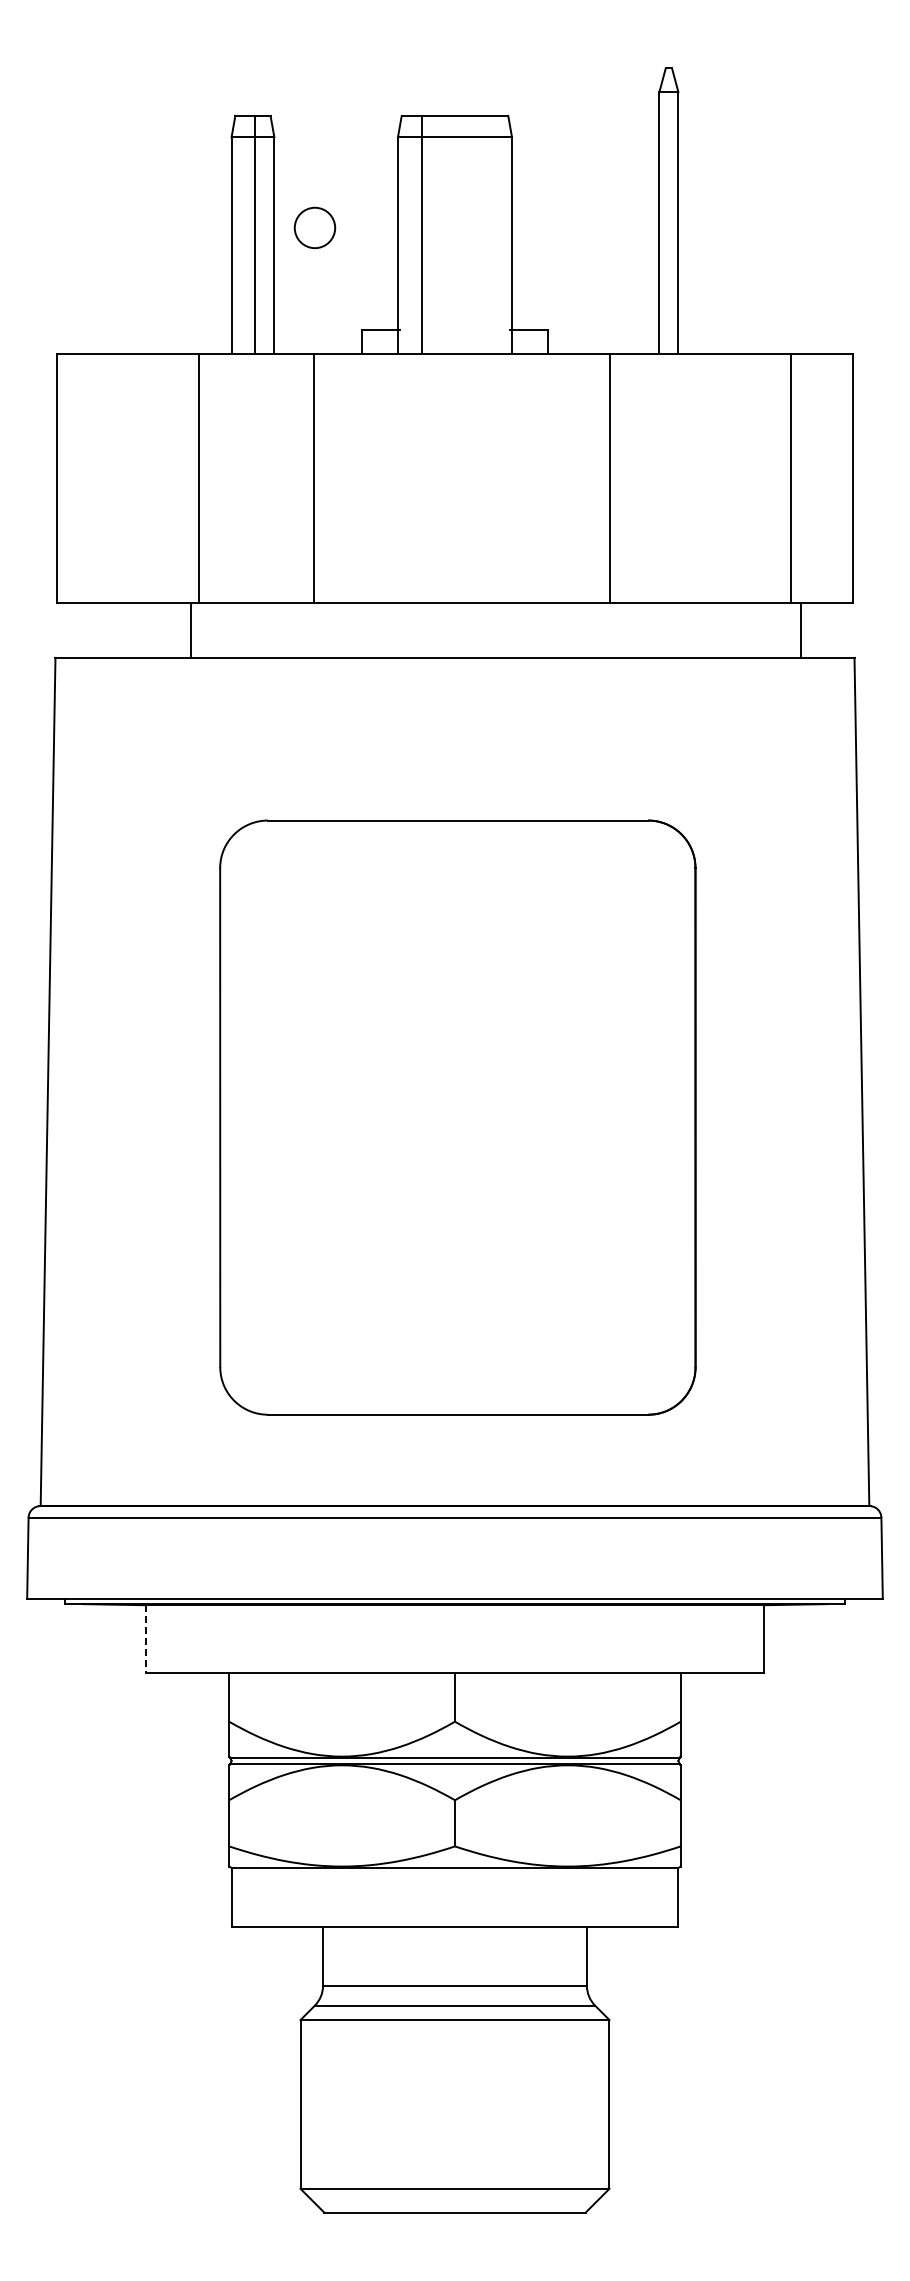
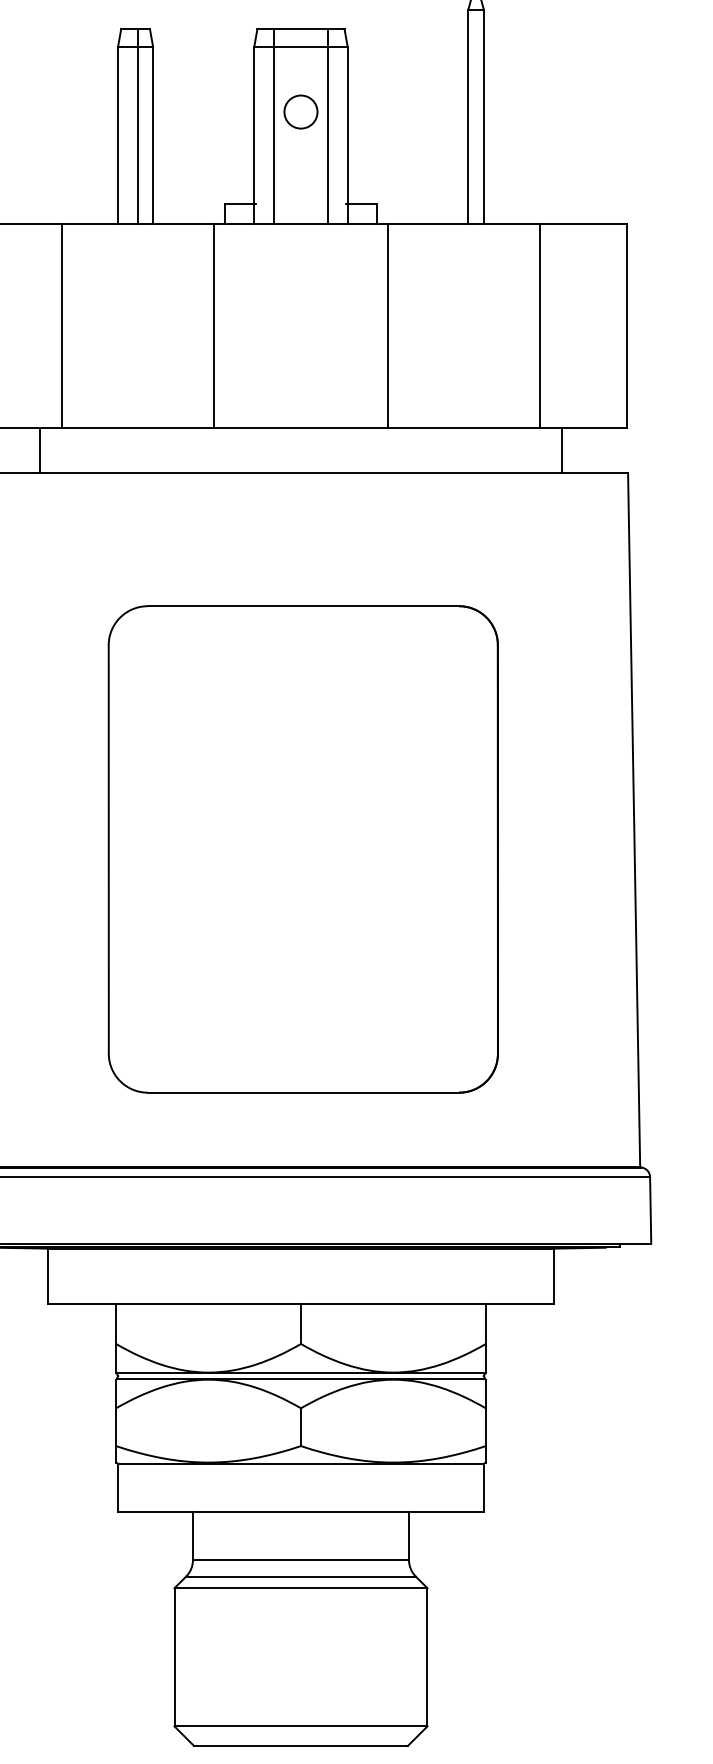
circle: (314, 227) -> (300, 111), moved
line: (488, 234) -> (328, 126), added
line: (198, 478) -> (62, 326), moved
line: (314, 478) -> (213, 326), moved
line: (609, 478) -> (388, 326), moved
line: (791, 478) -> (539, 326), moved
line: (190, 630) -> (40, 450), moved
line: (801, 630) -> (561, 450), moved
line: (146, 1639) -> (48, 1276), dashed -> solid

